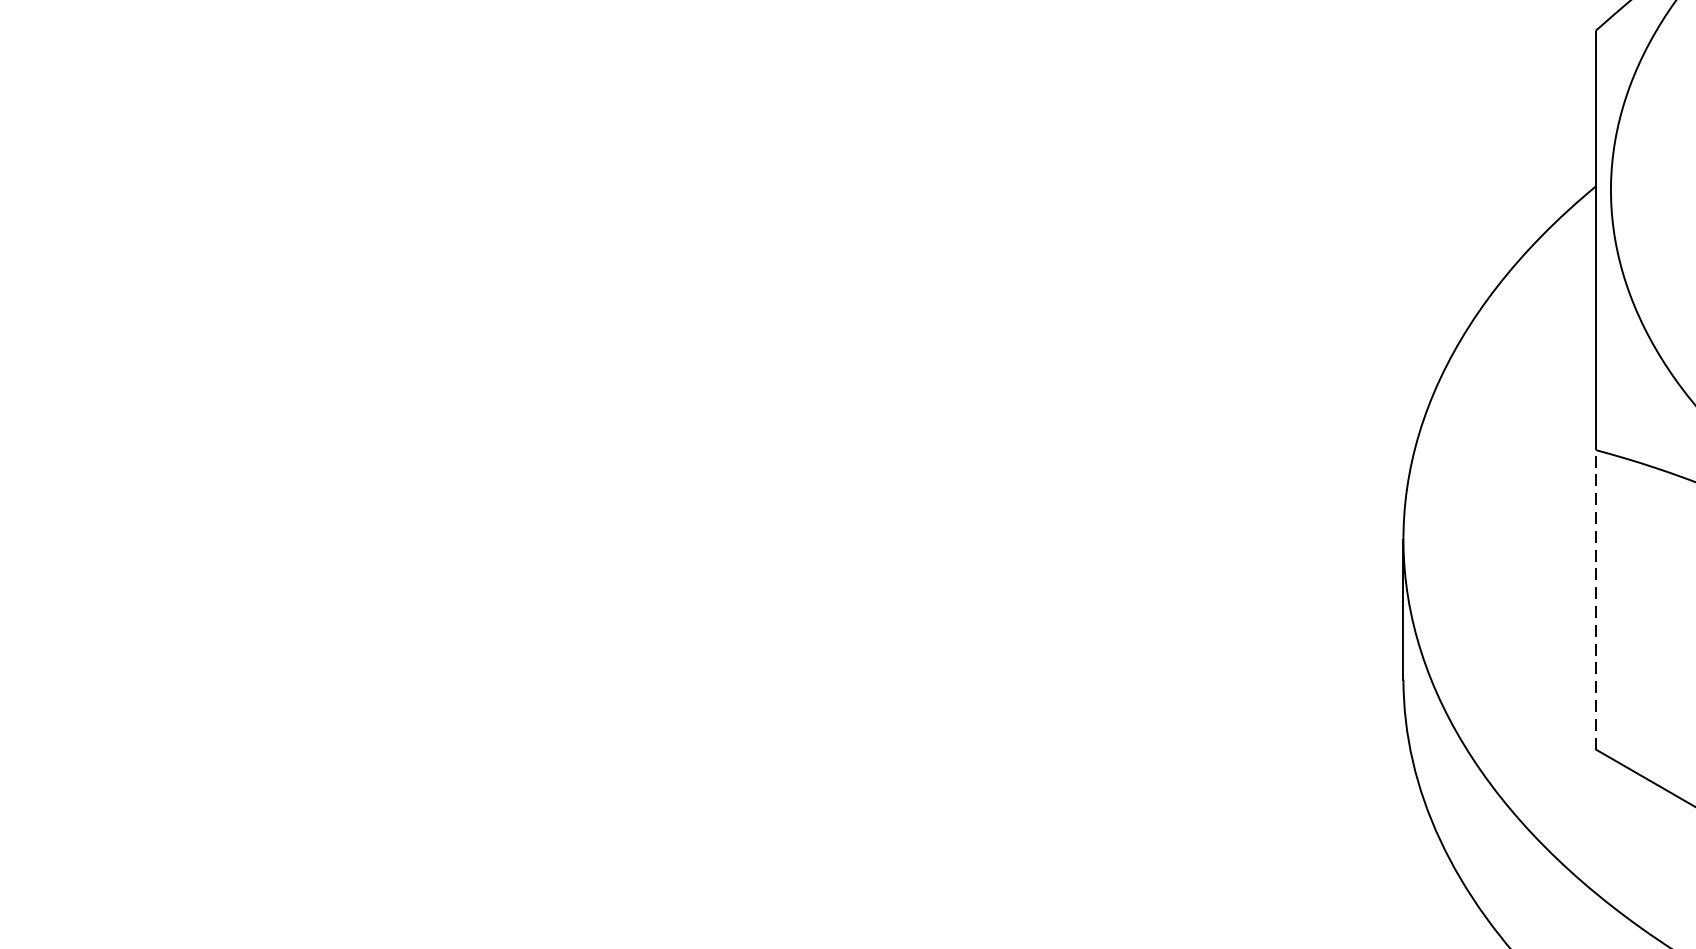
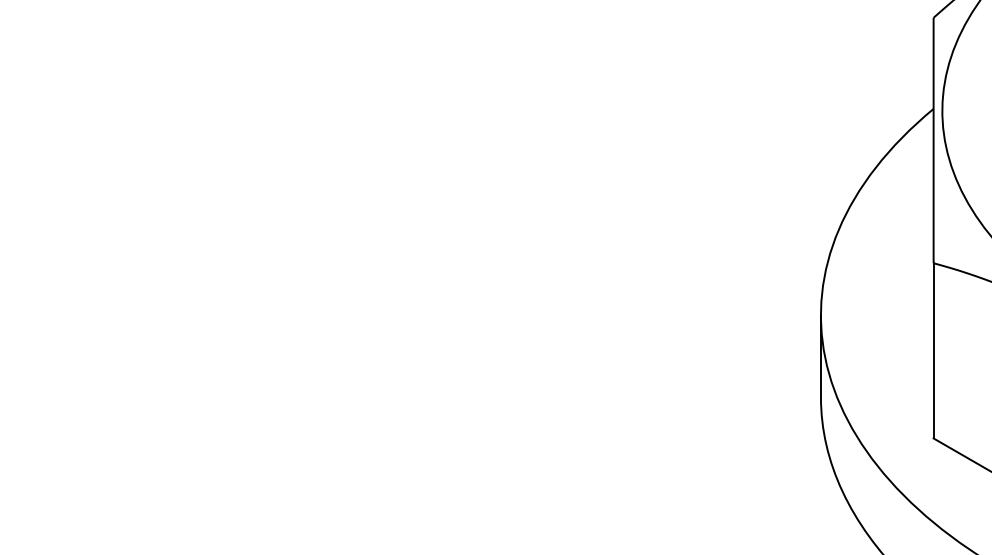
line: (1595, 599) -> (933, 350), dashed -> solid

